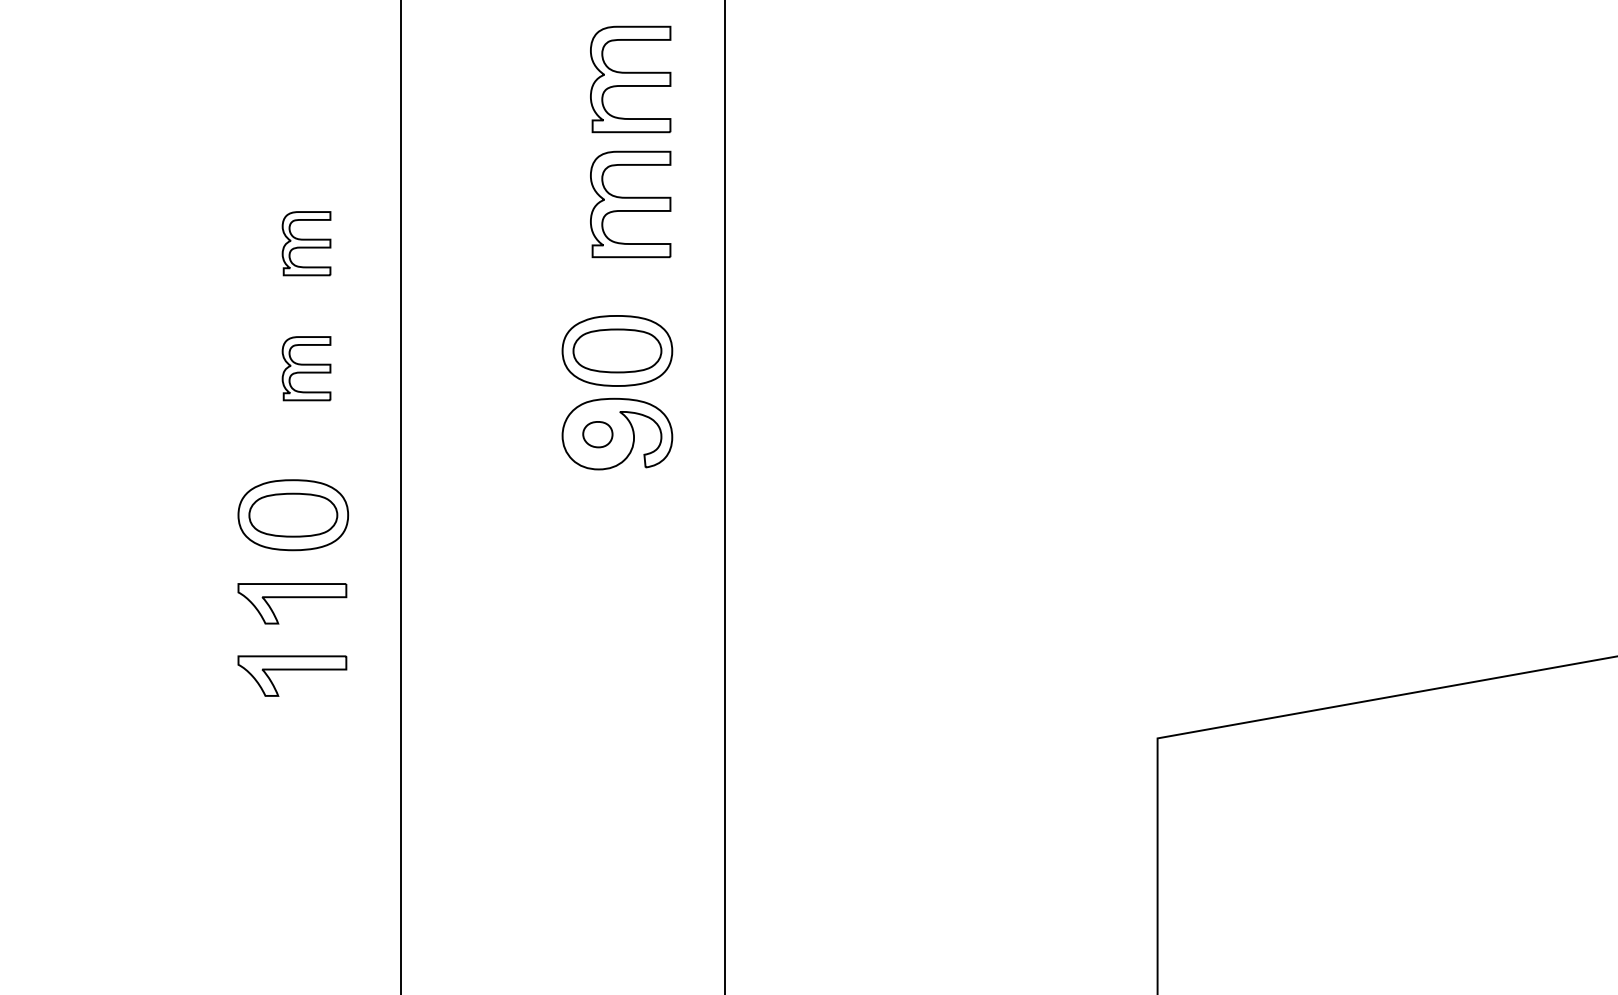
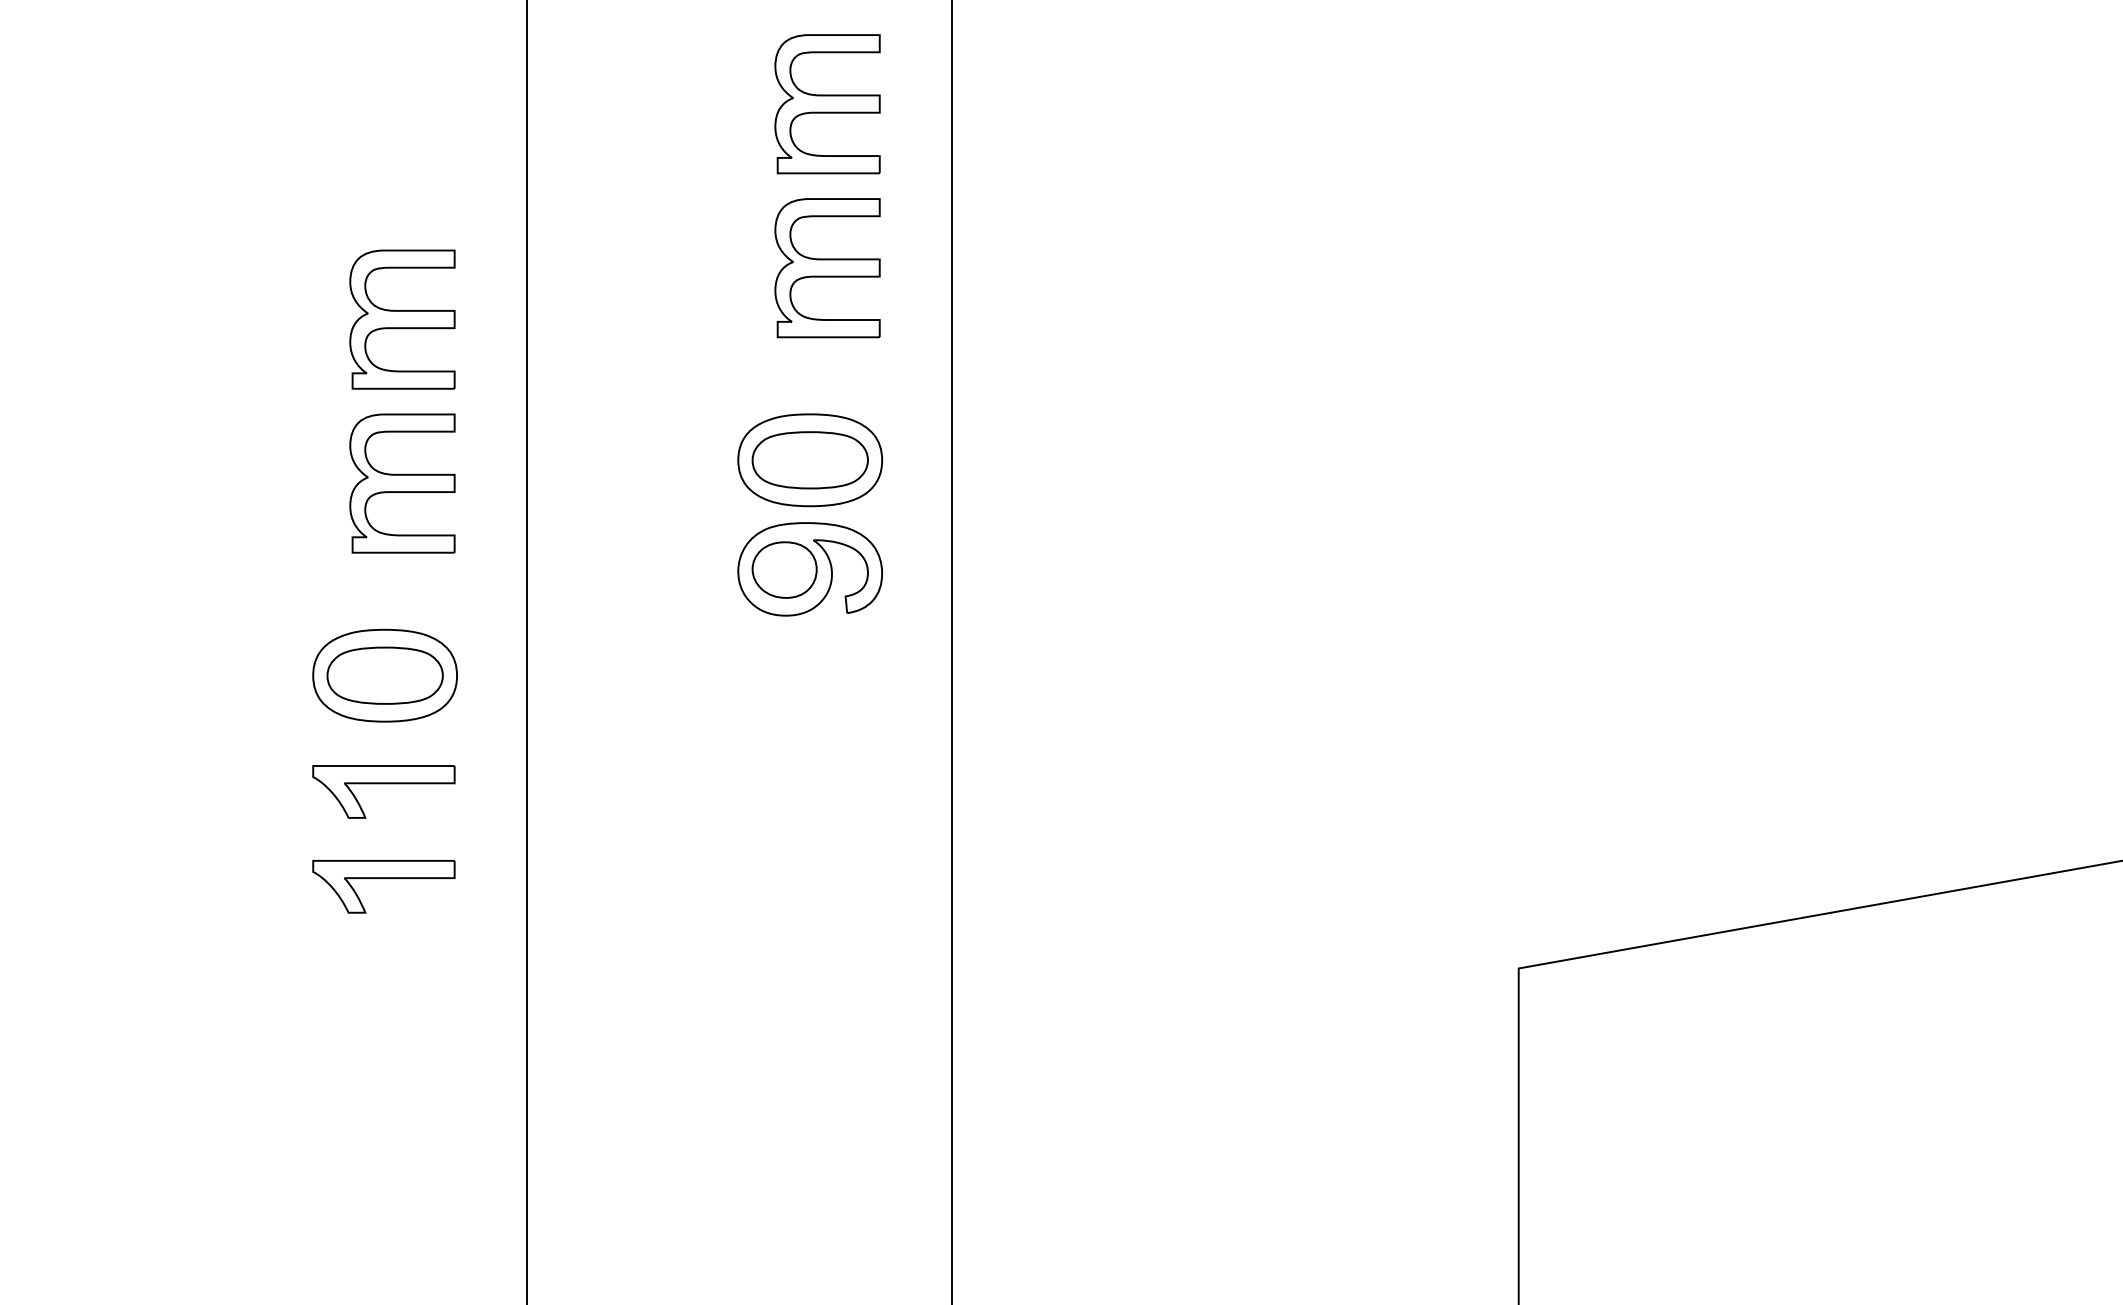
part: (306, 243) -> (402, 319), size x1.67
part: (306, 368) -> (402, 483), size x1.67
part: (597, 434) -> (784, 569), size x1.67

